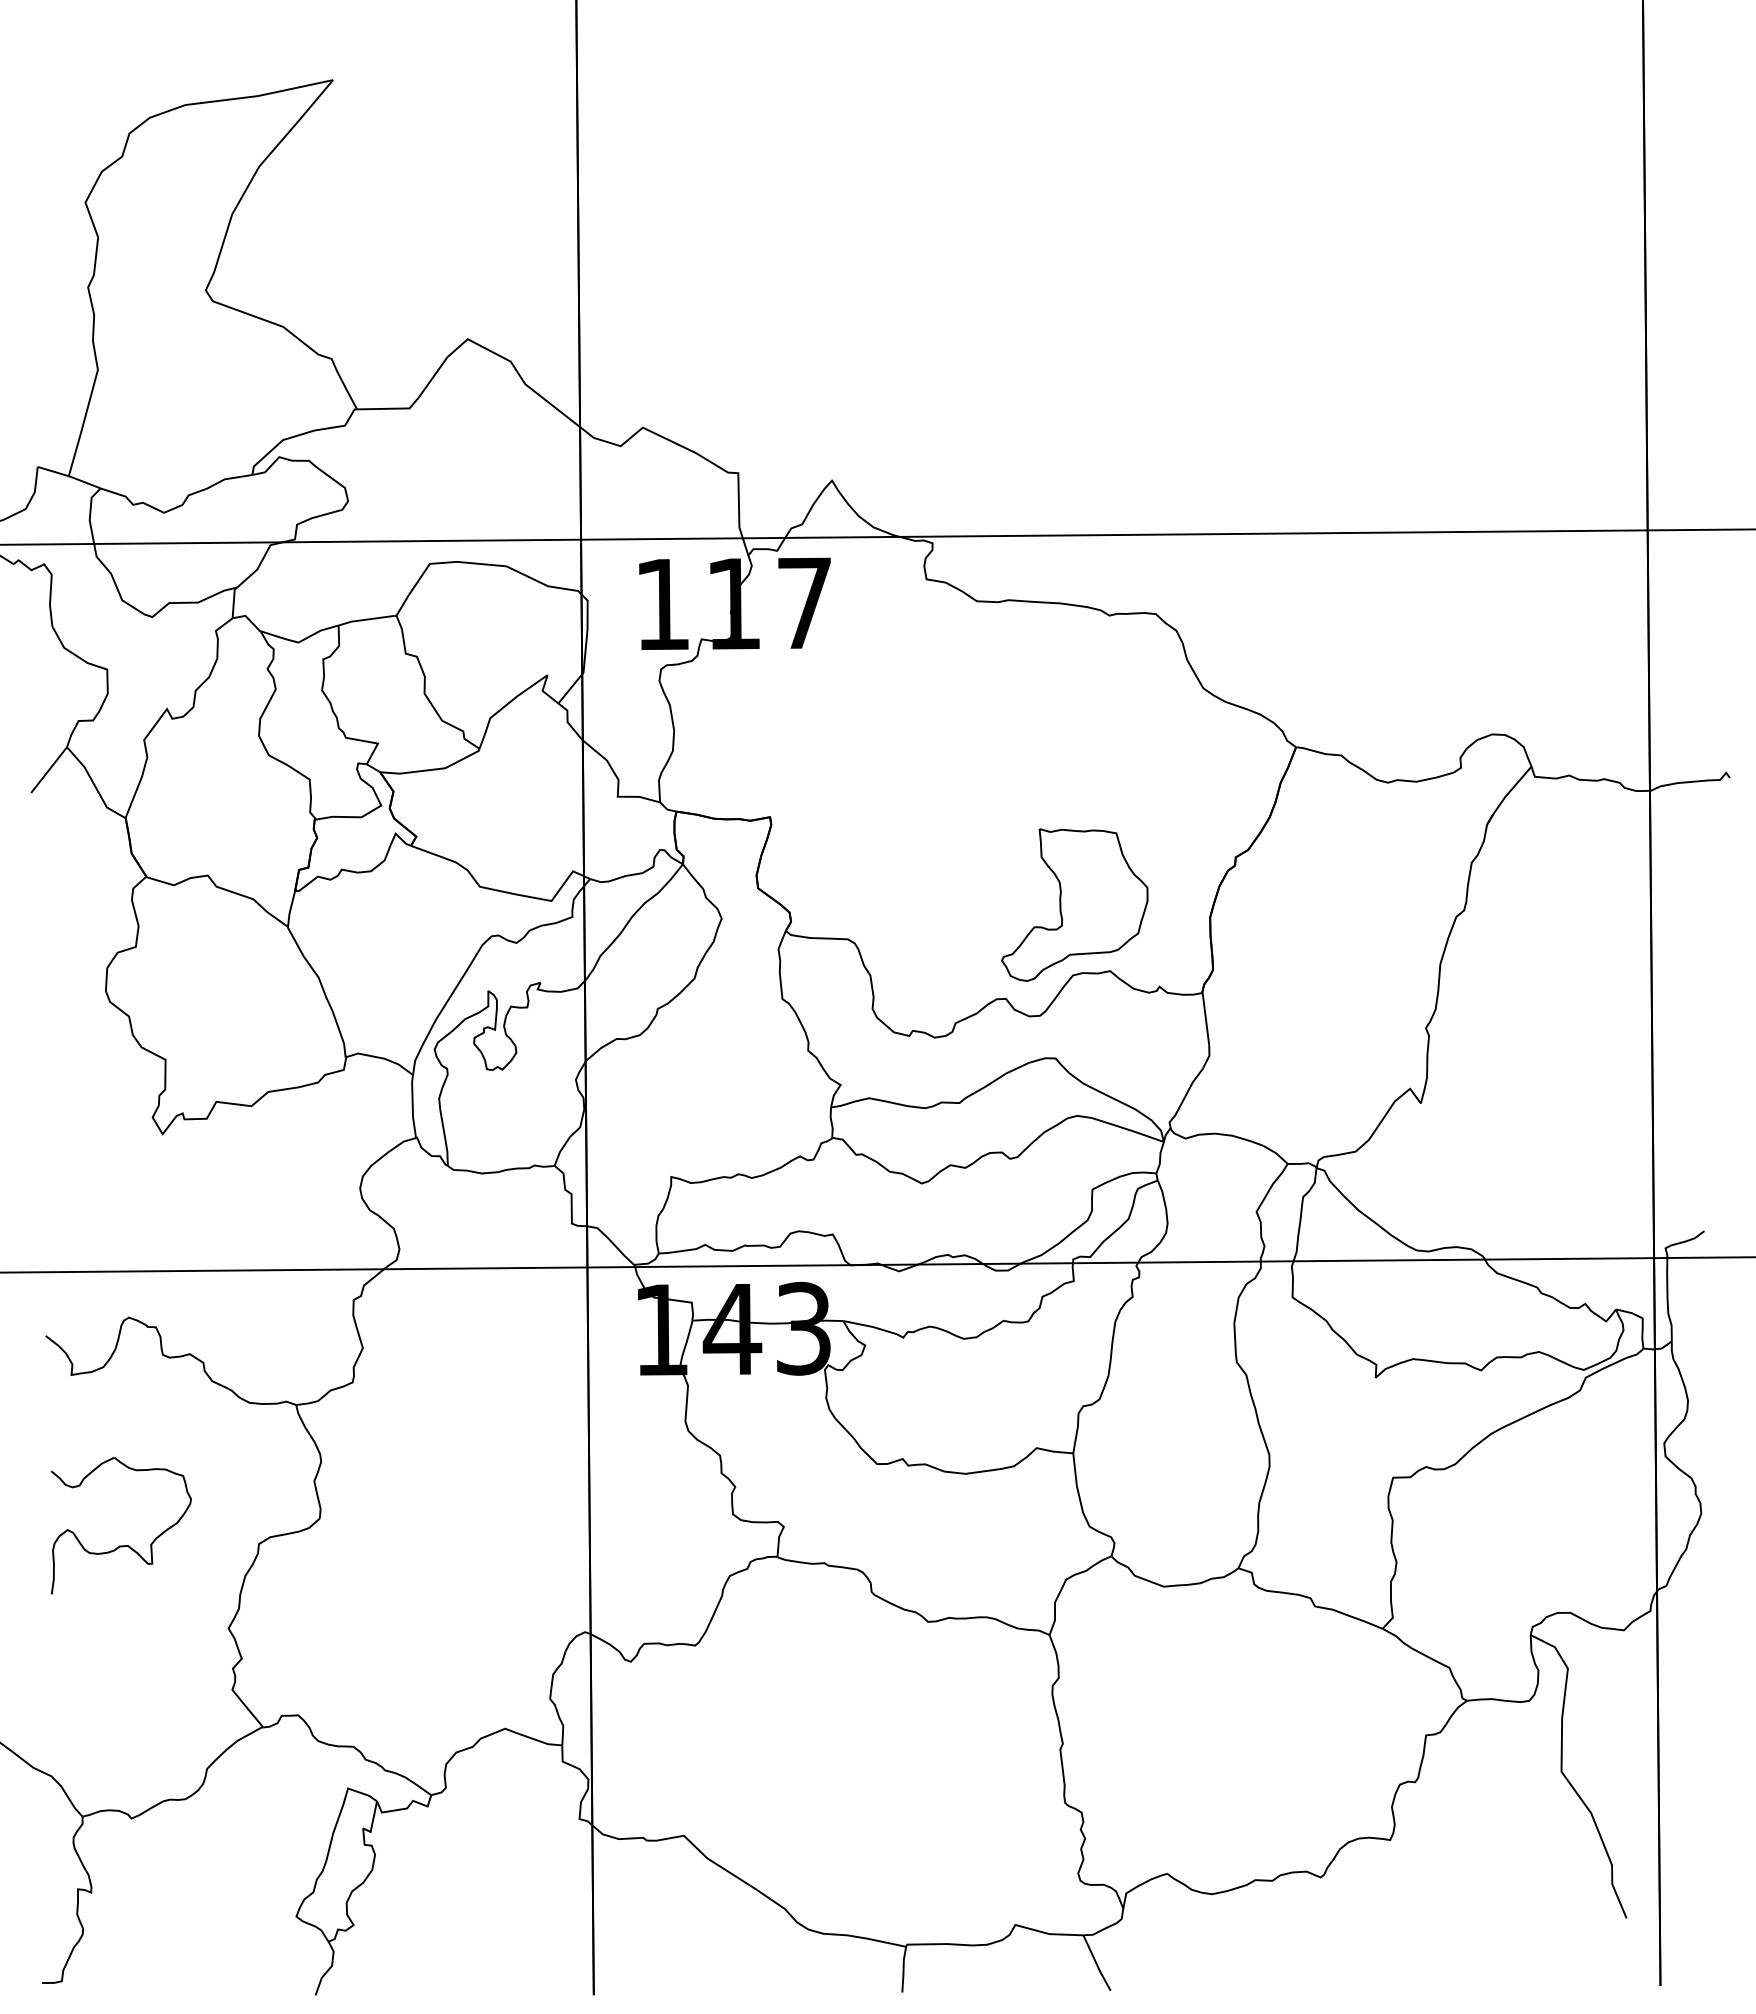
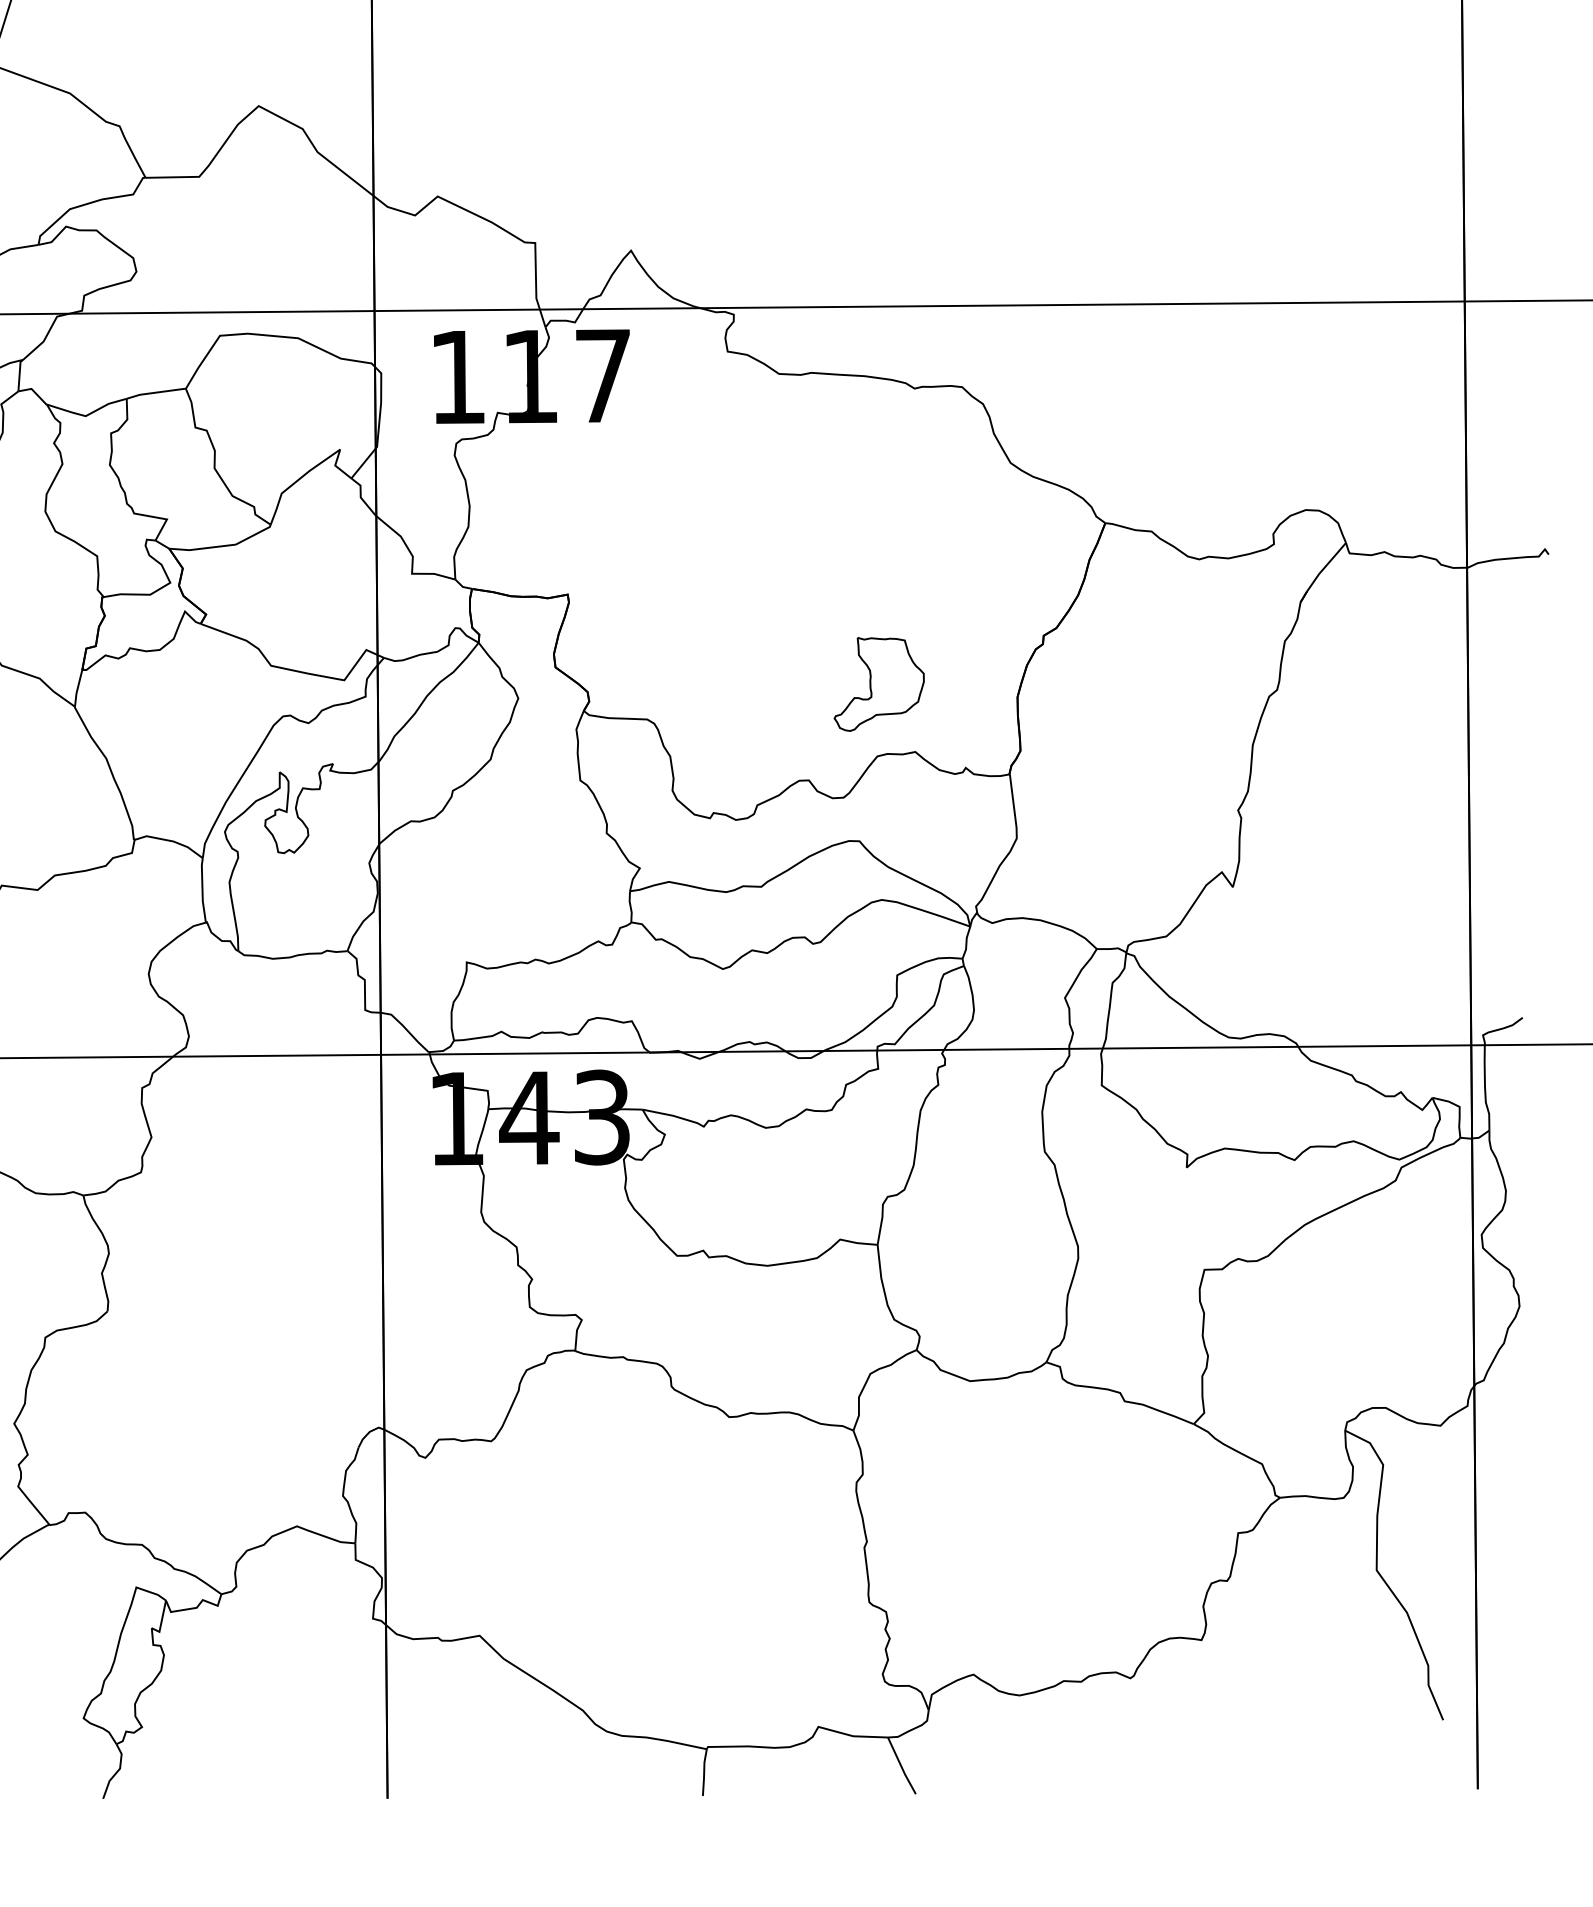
part: (1074, 904) -> (878, 683), size x0.6

